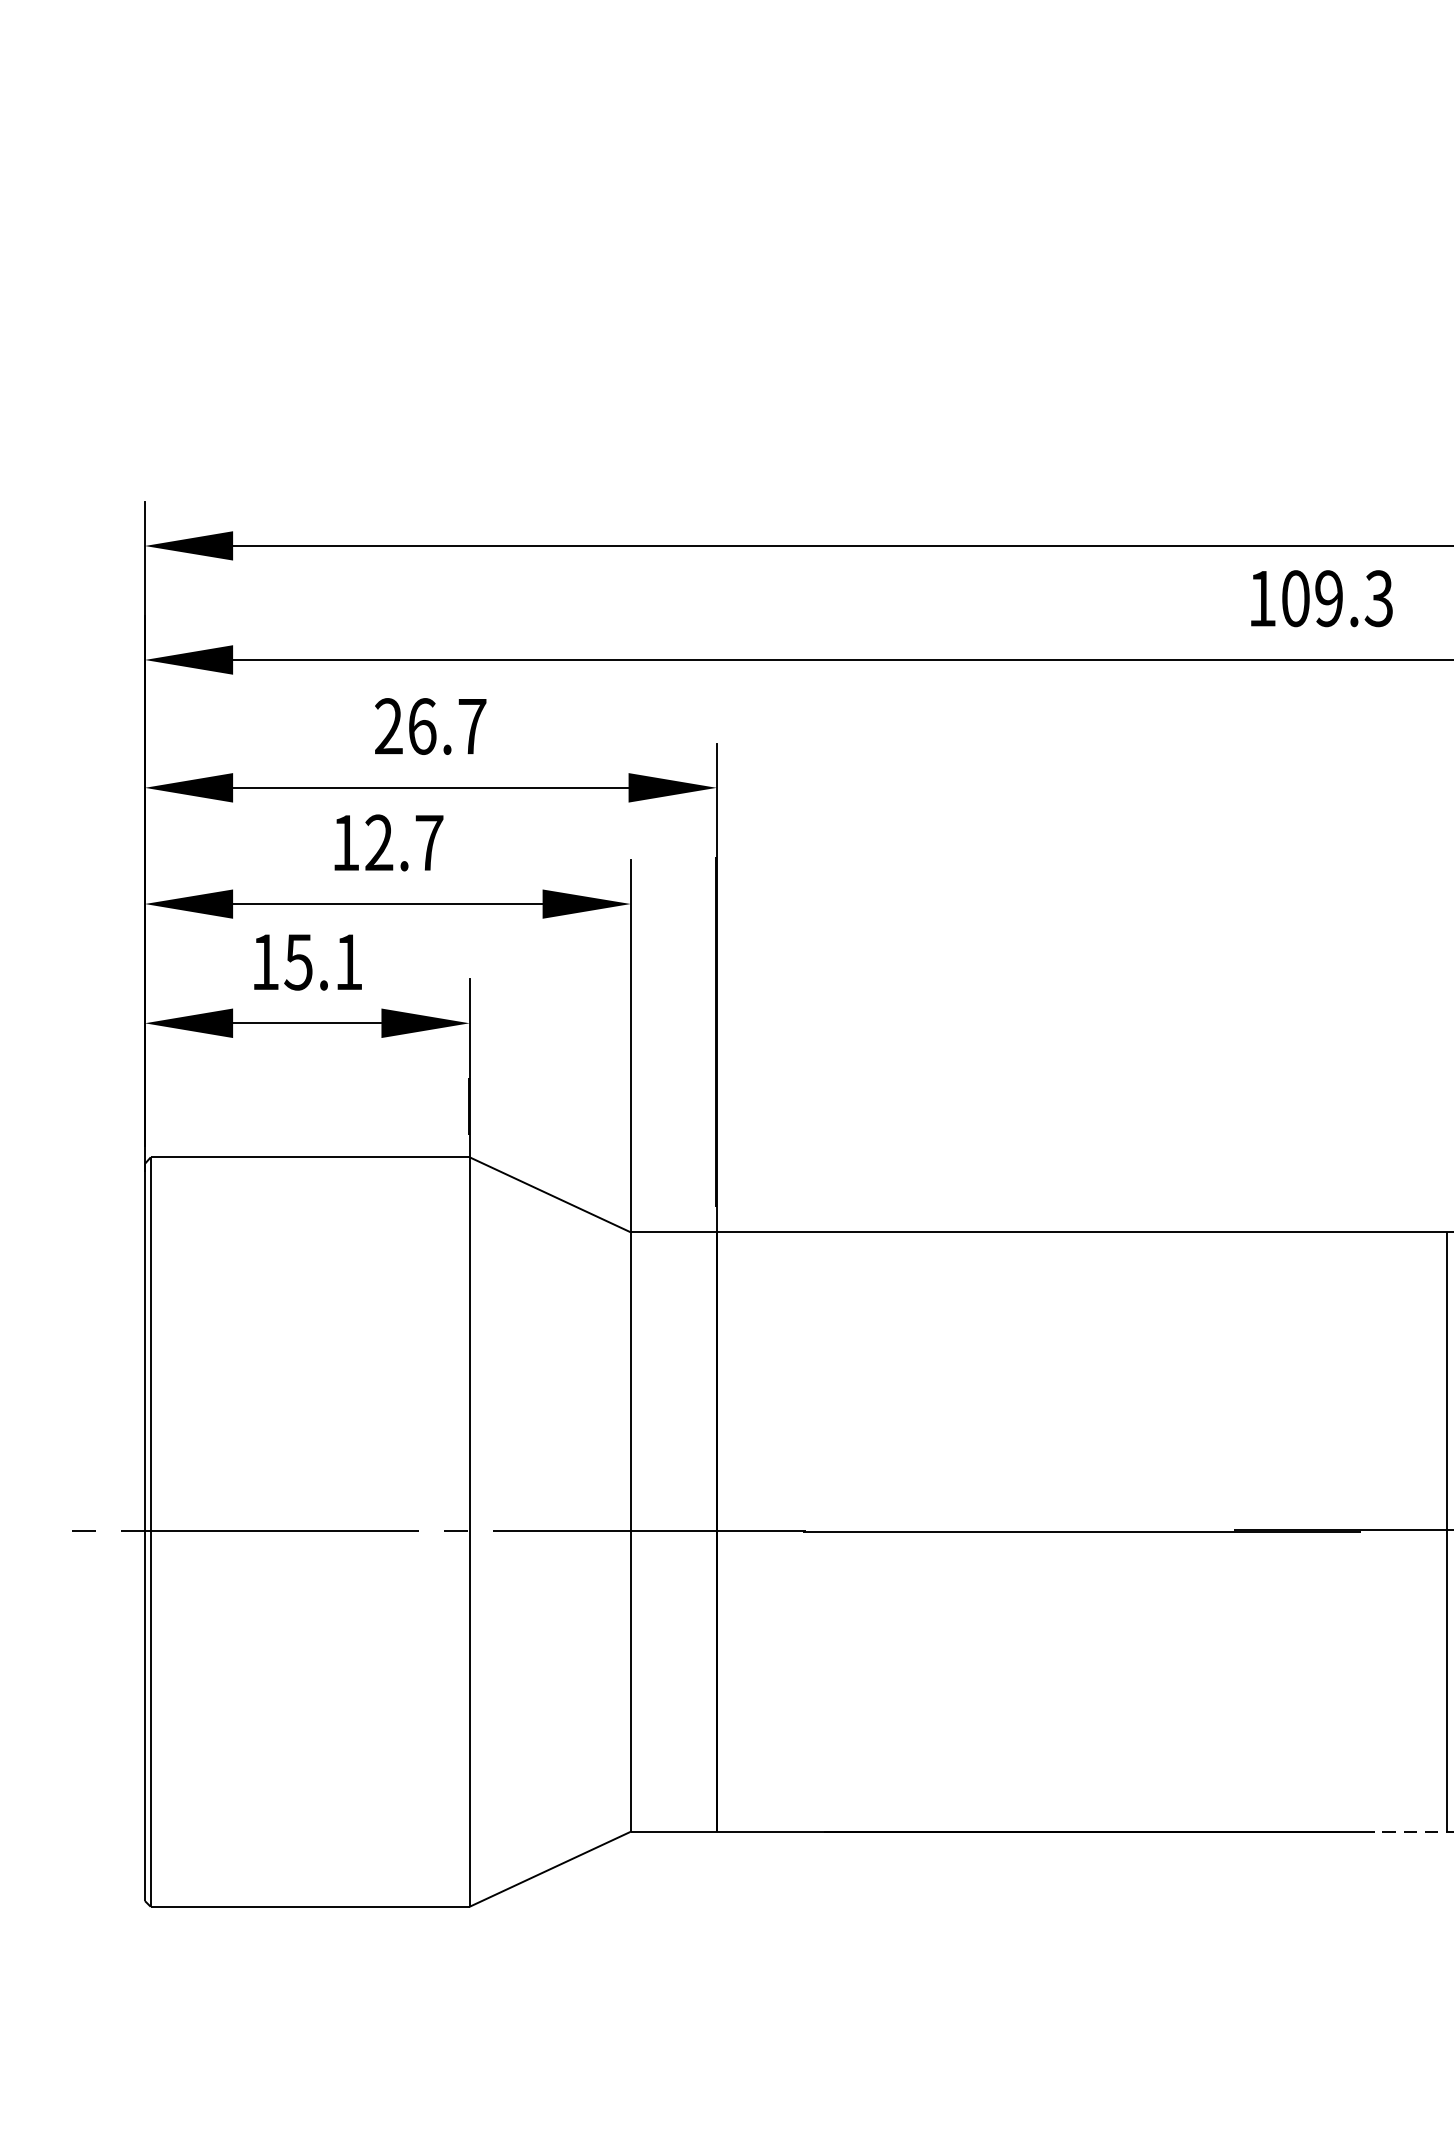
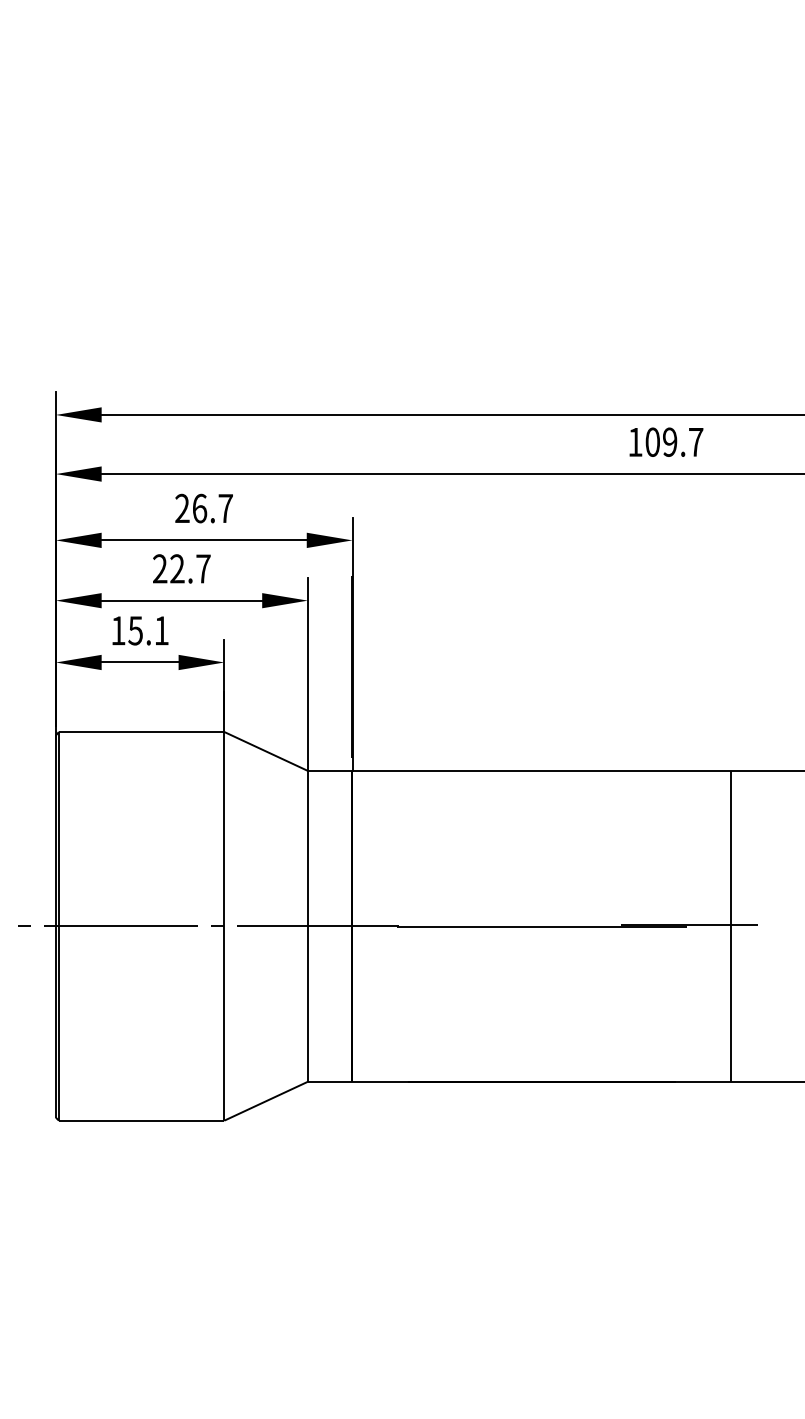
text: (1378, 597) -> (695, 441), 109.3 -> 109.7
text: (346, 842) -> (160, 568), 12.7 -> 22.7
line: (1405, 1831) -> (709, 1081), dashed -> solid

